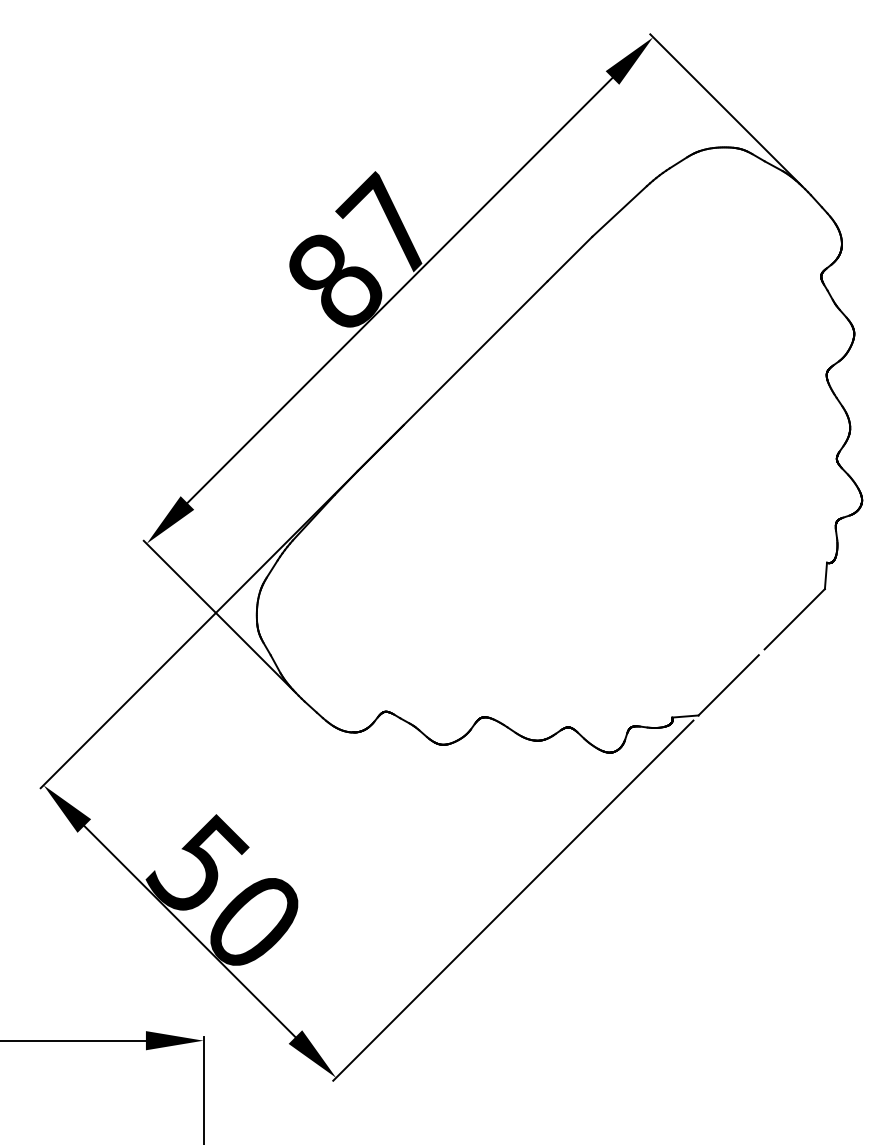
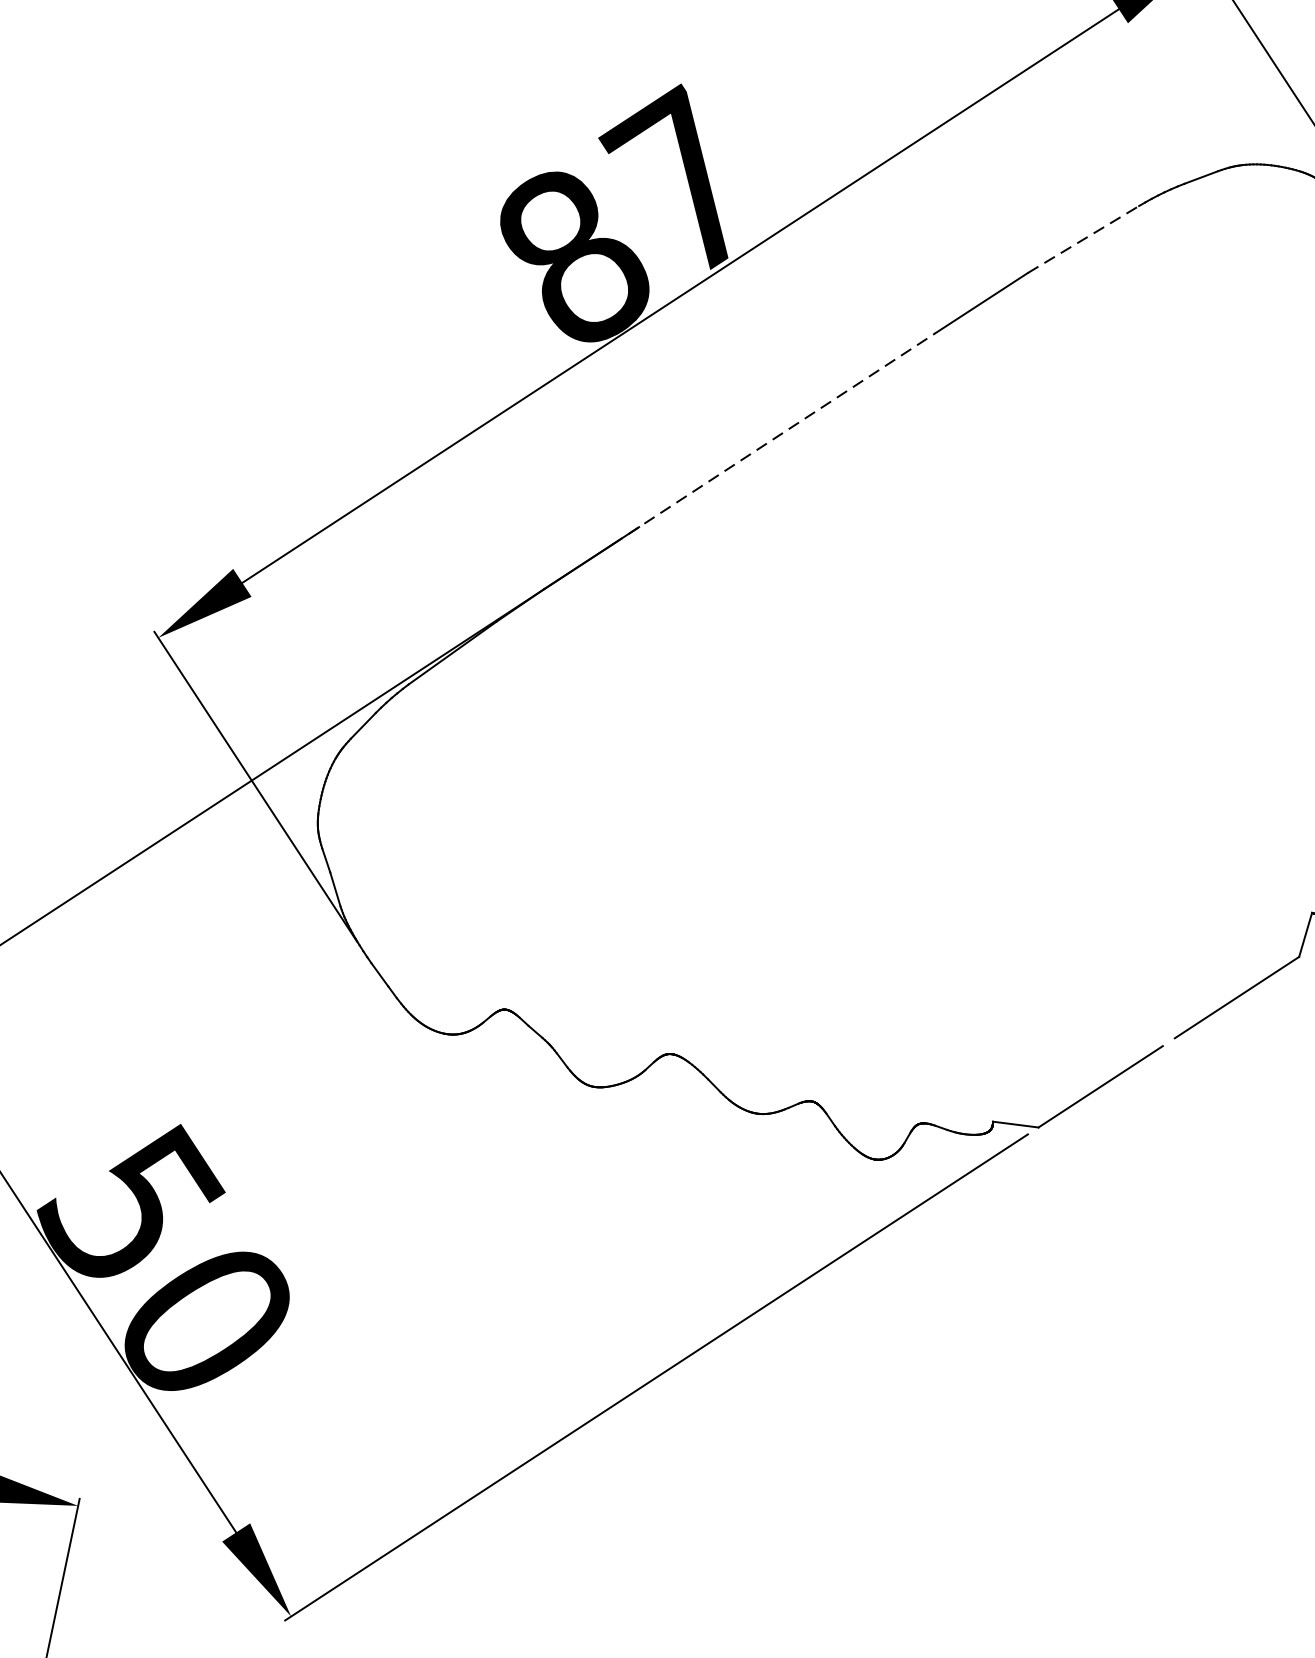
line: (620, 211) -> (1085, 239), solid -> dashed
line: (469, 359) -> (774, 438), solid -> dashed

